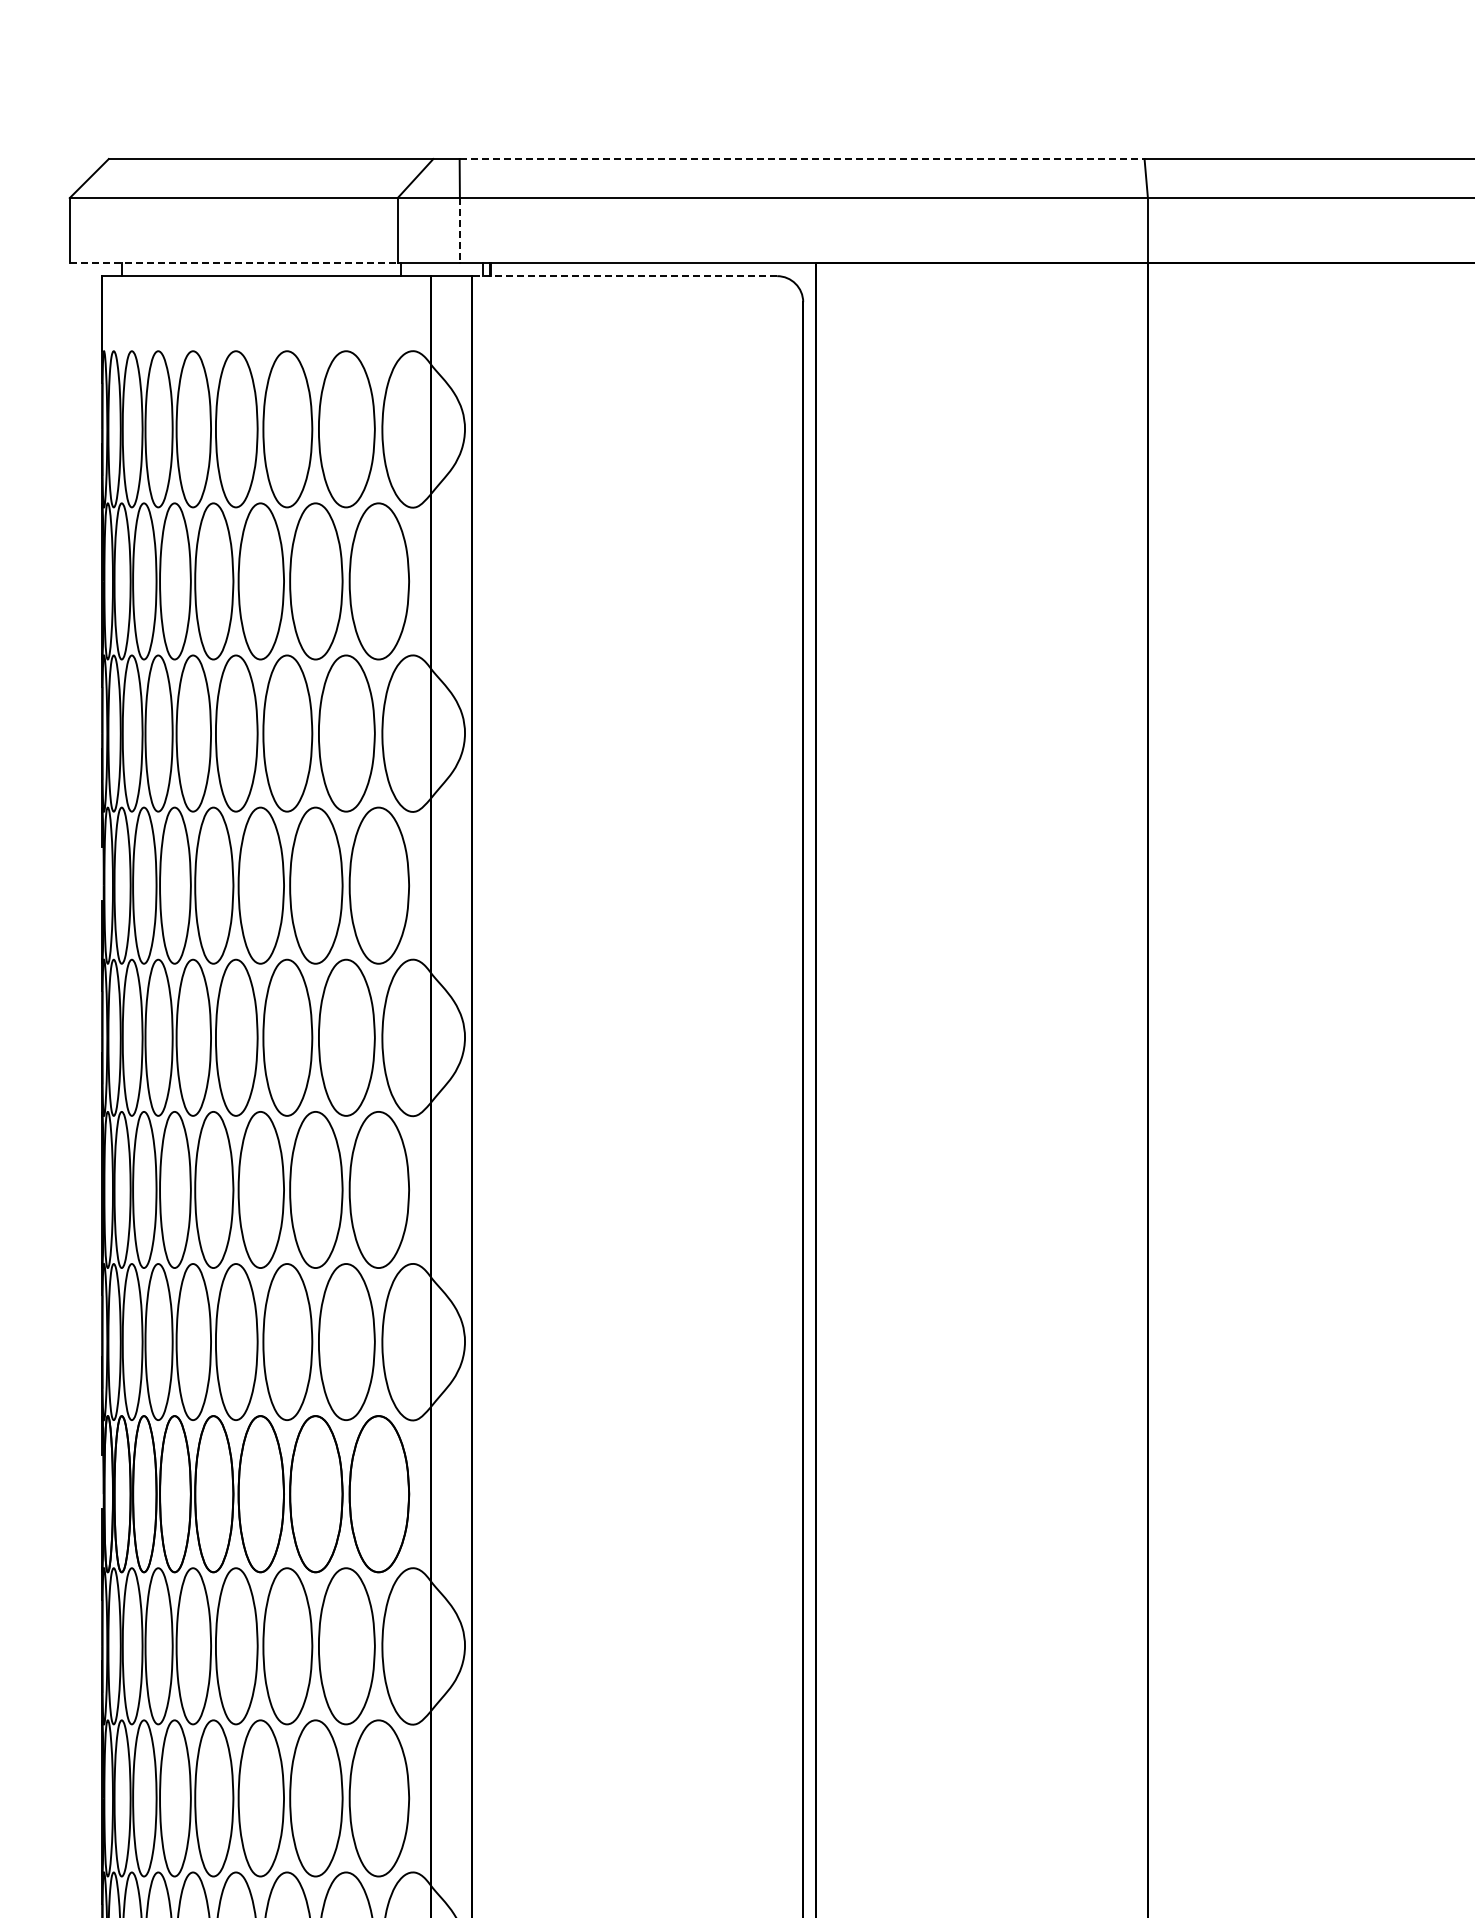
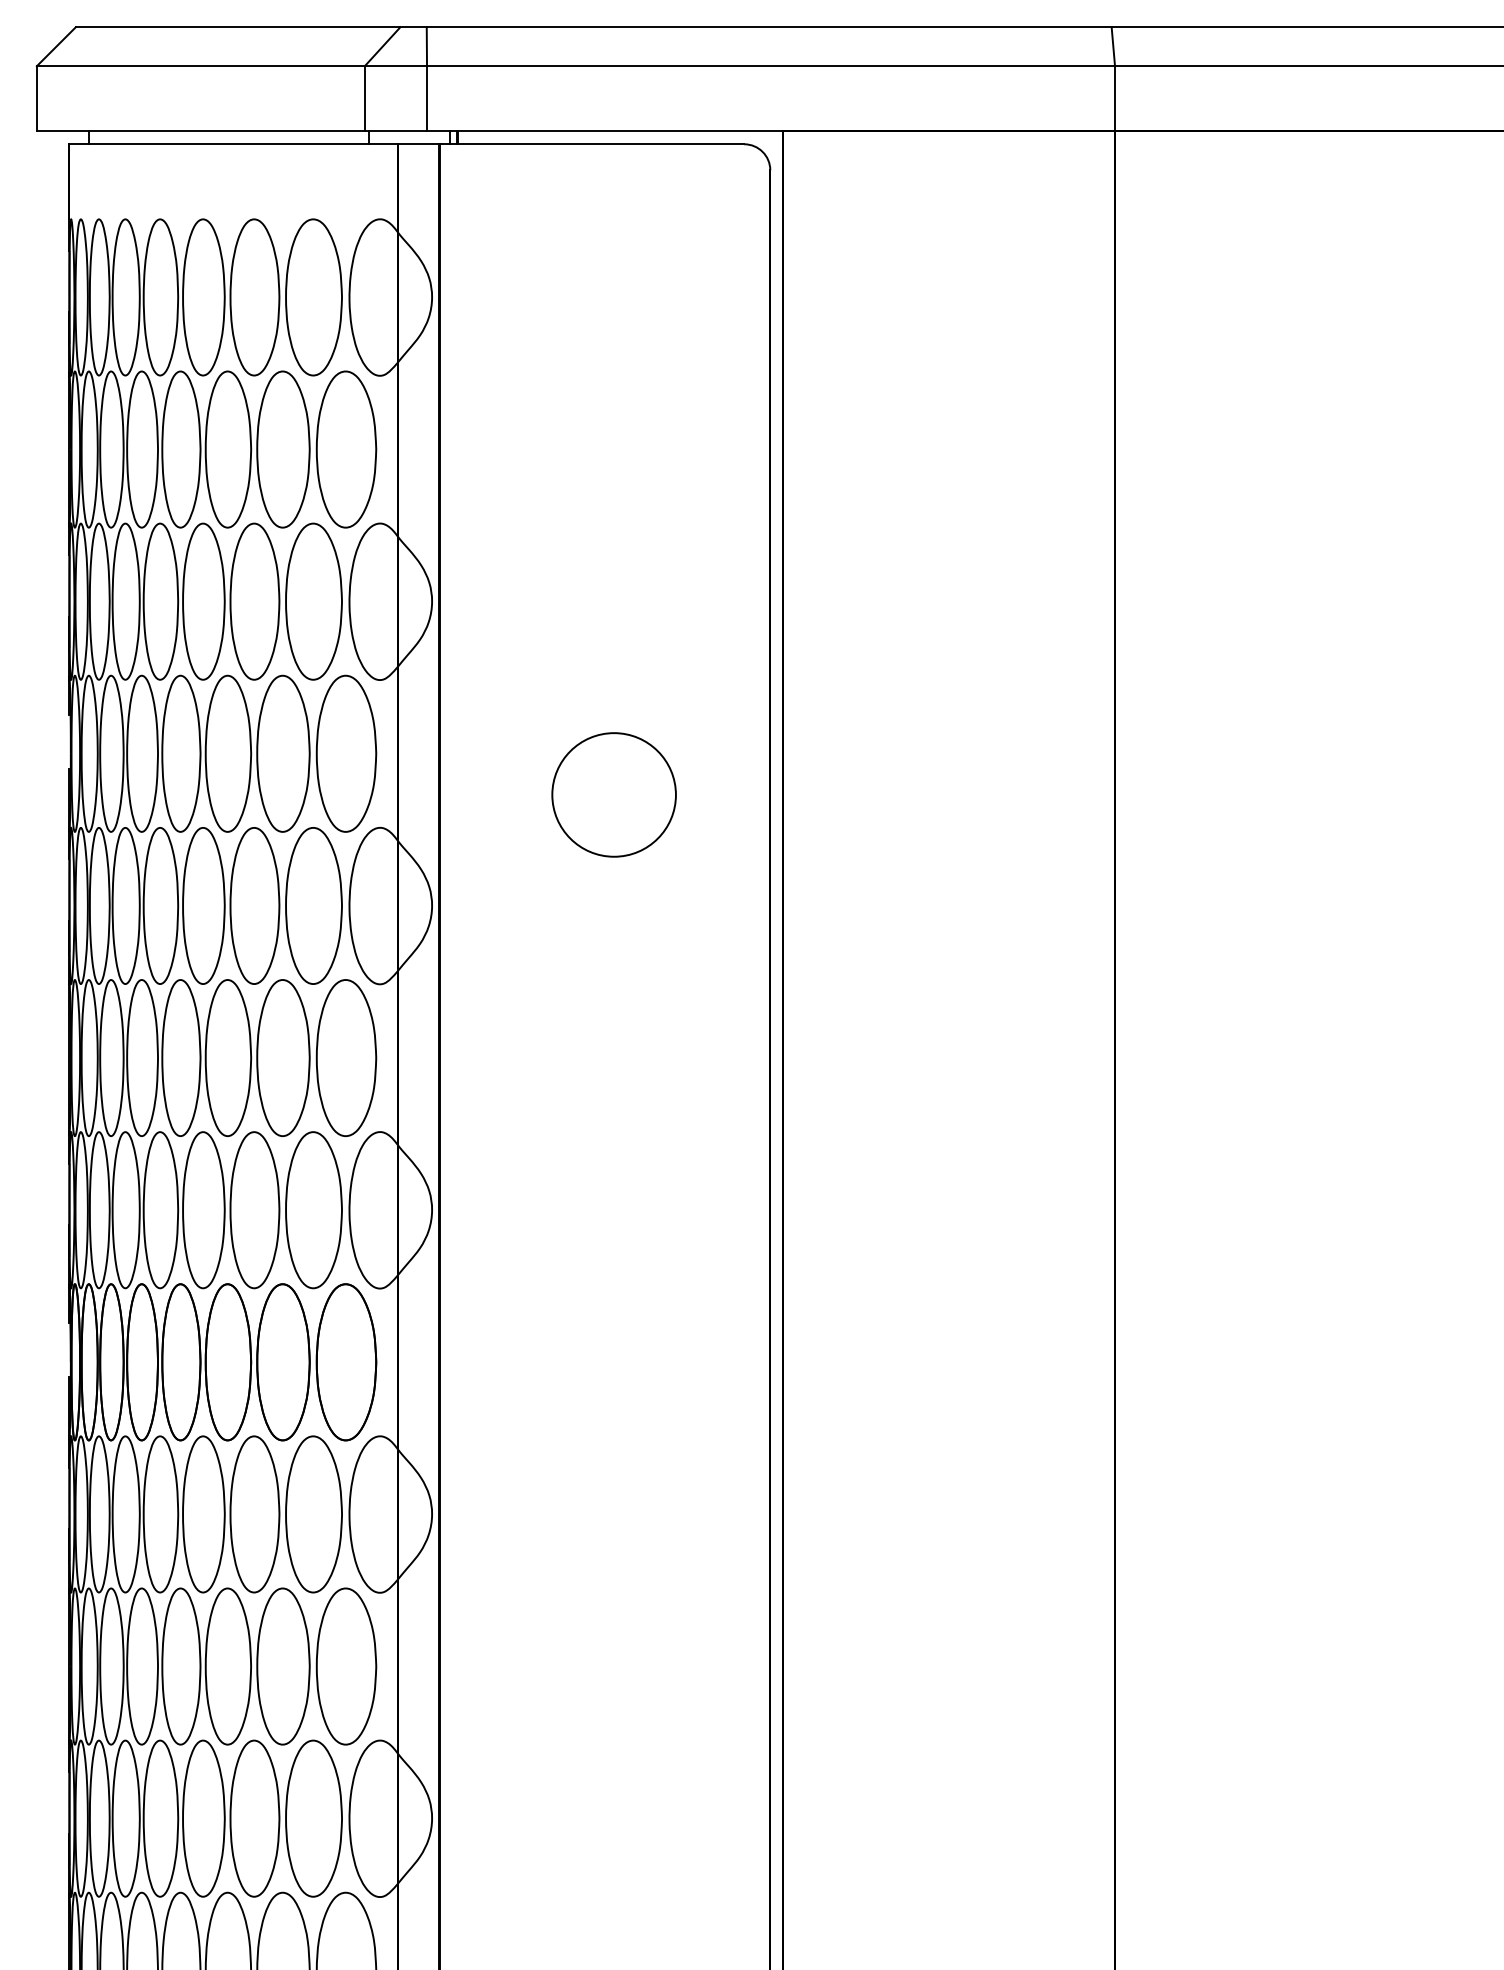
line: (802, 159) -> (769, 27), dashed -> solid
line: (460, 230) -> (427, 98), dashed -> solid
line: (233, 263) -> (200, 131), dashed -> solid
line: (624, 276) -> (591, 144), dashed -> solid
circle: (646, 926) -> (613, 794), added

